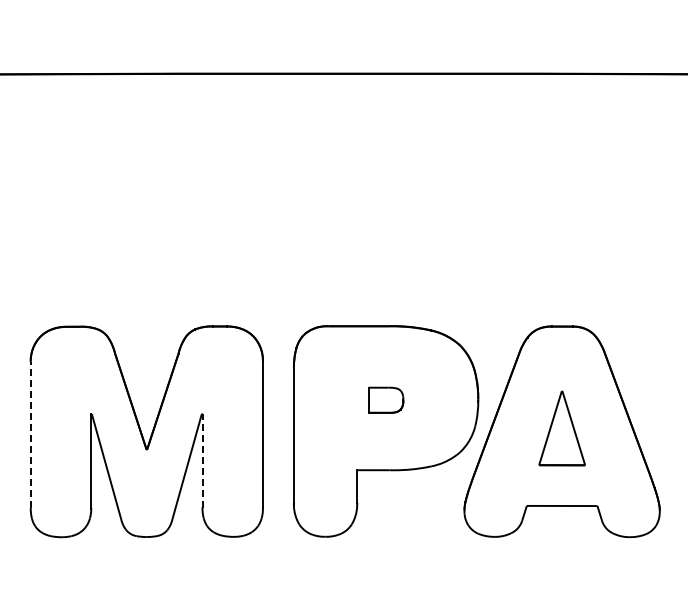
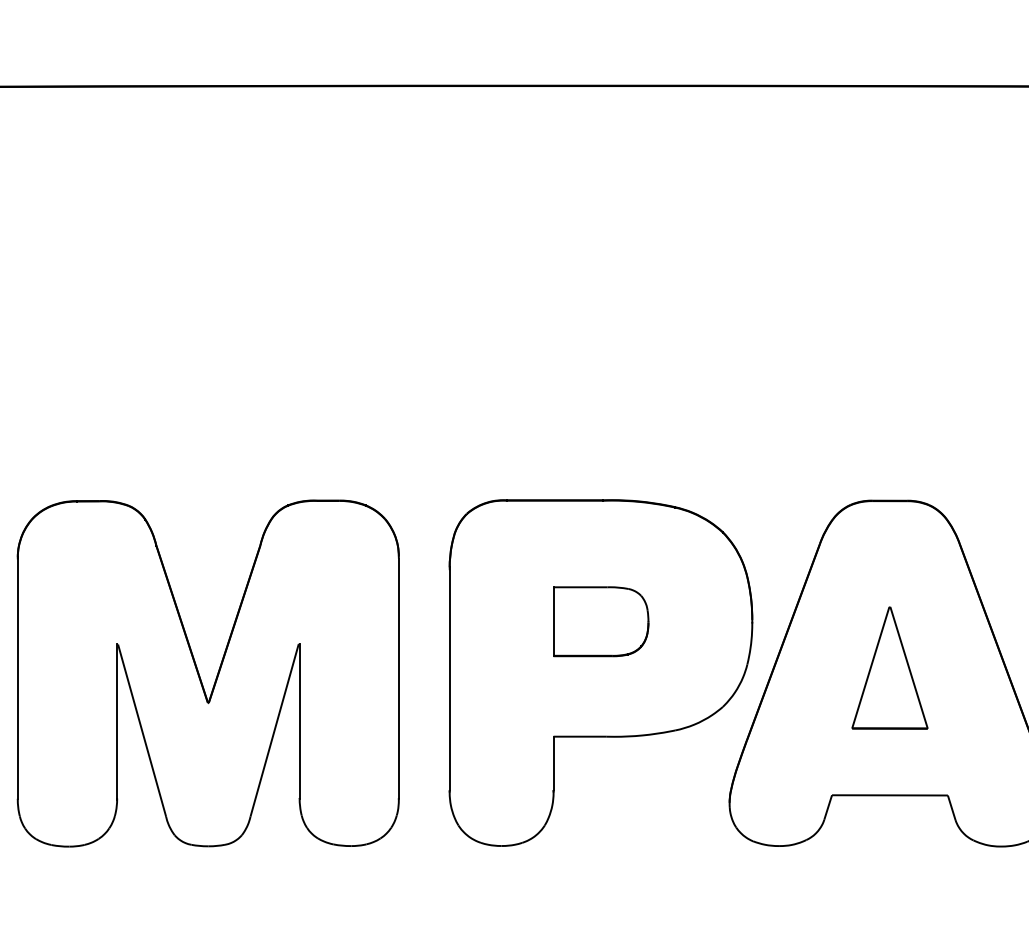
part: (385, 400) -> (600, 622), size x1.67
line: (30, 434) -> (17, 678), dashed -> solid
line: (202, 460) -> (299, 720), dashed -> solid

